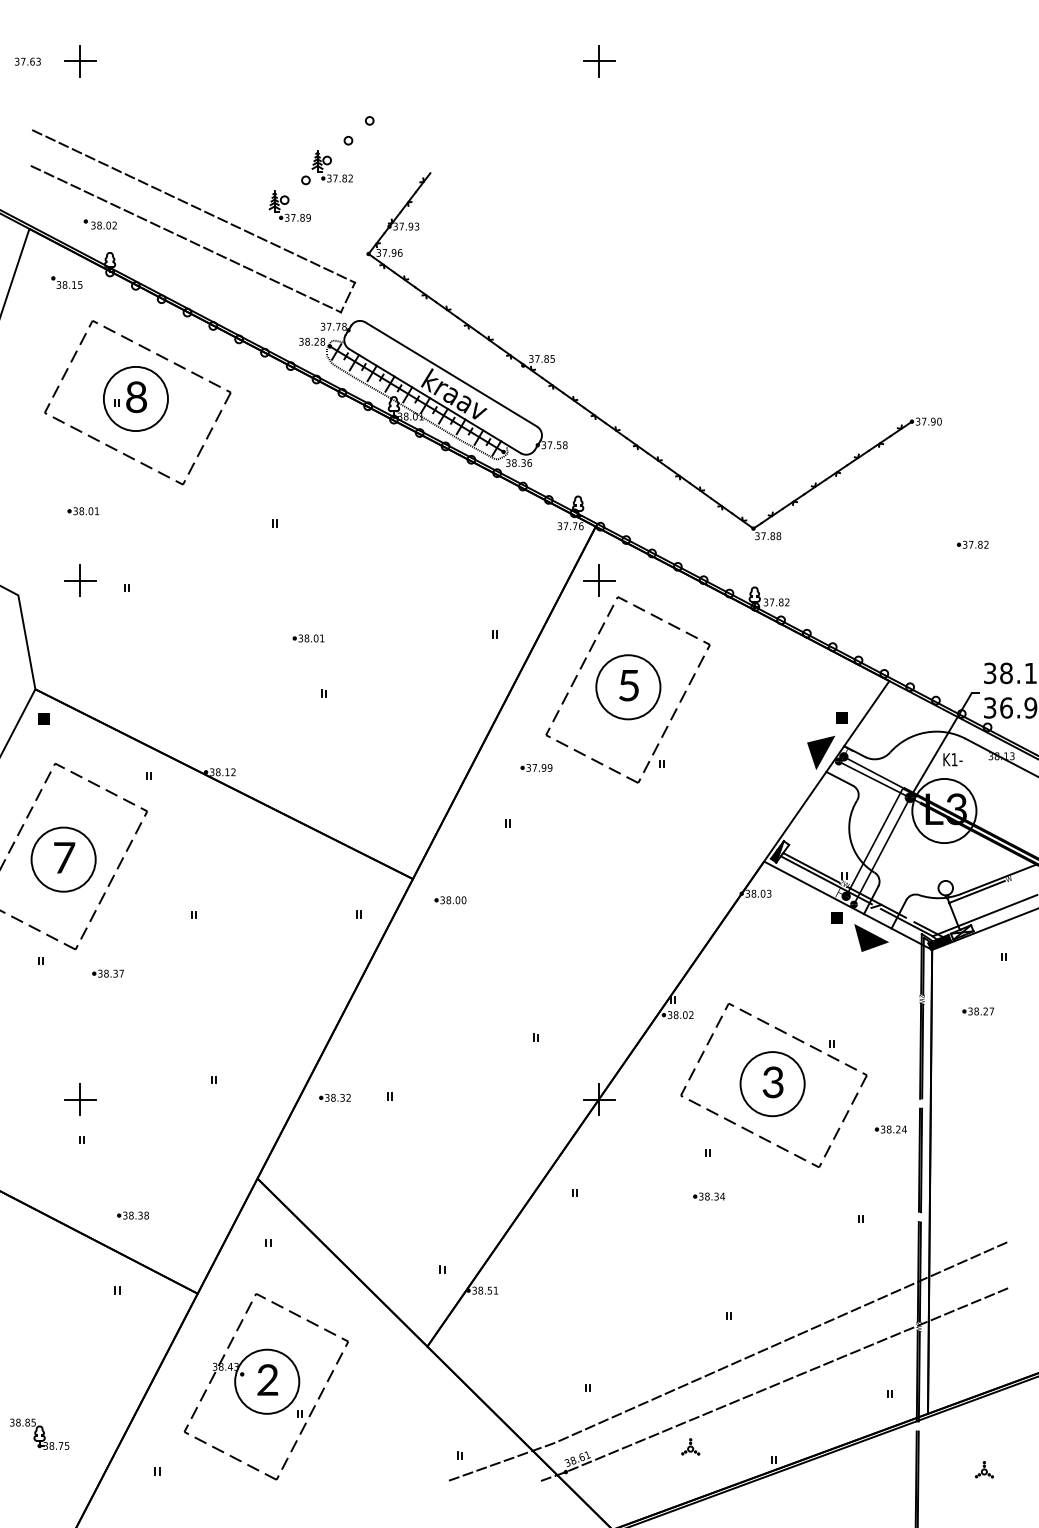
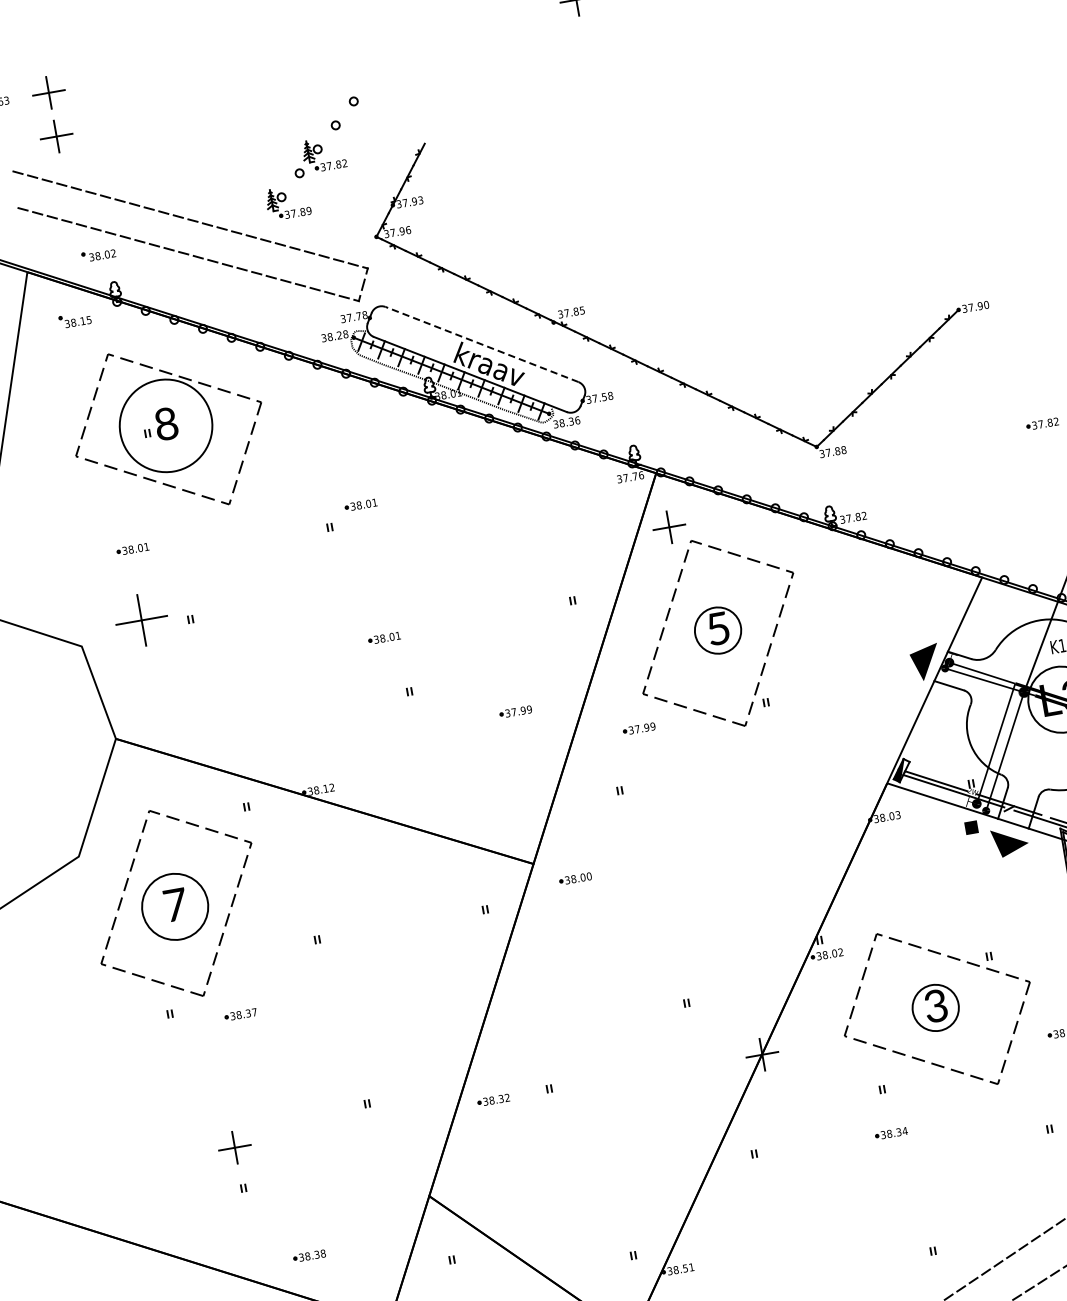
part: (80, 104) -> (57, 136), added
line: (450, 374) -> (481, 344), solid -> dashed
circle: (135, 398) -> (165, 425), size x1.4
part: (308, 507) -> (360, 505), added
part: (80, 580) -> (142, 620), size x1.6
circle: (628, 687) -> (718, 630), size x0.7
fill: (841, 717) -> (940, 623), removed
fill: (43, 718) -> (129, 767), removed
part: (421, 730) -> (515, 711), added
circle: (772, 1084) -> (935, 1008), size x0.7

